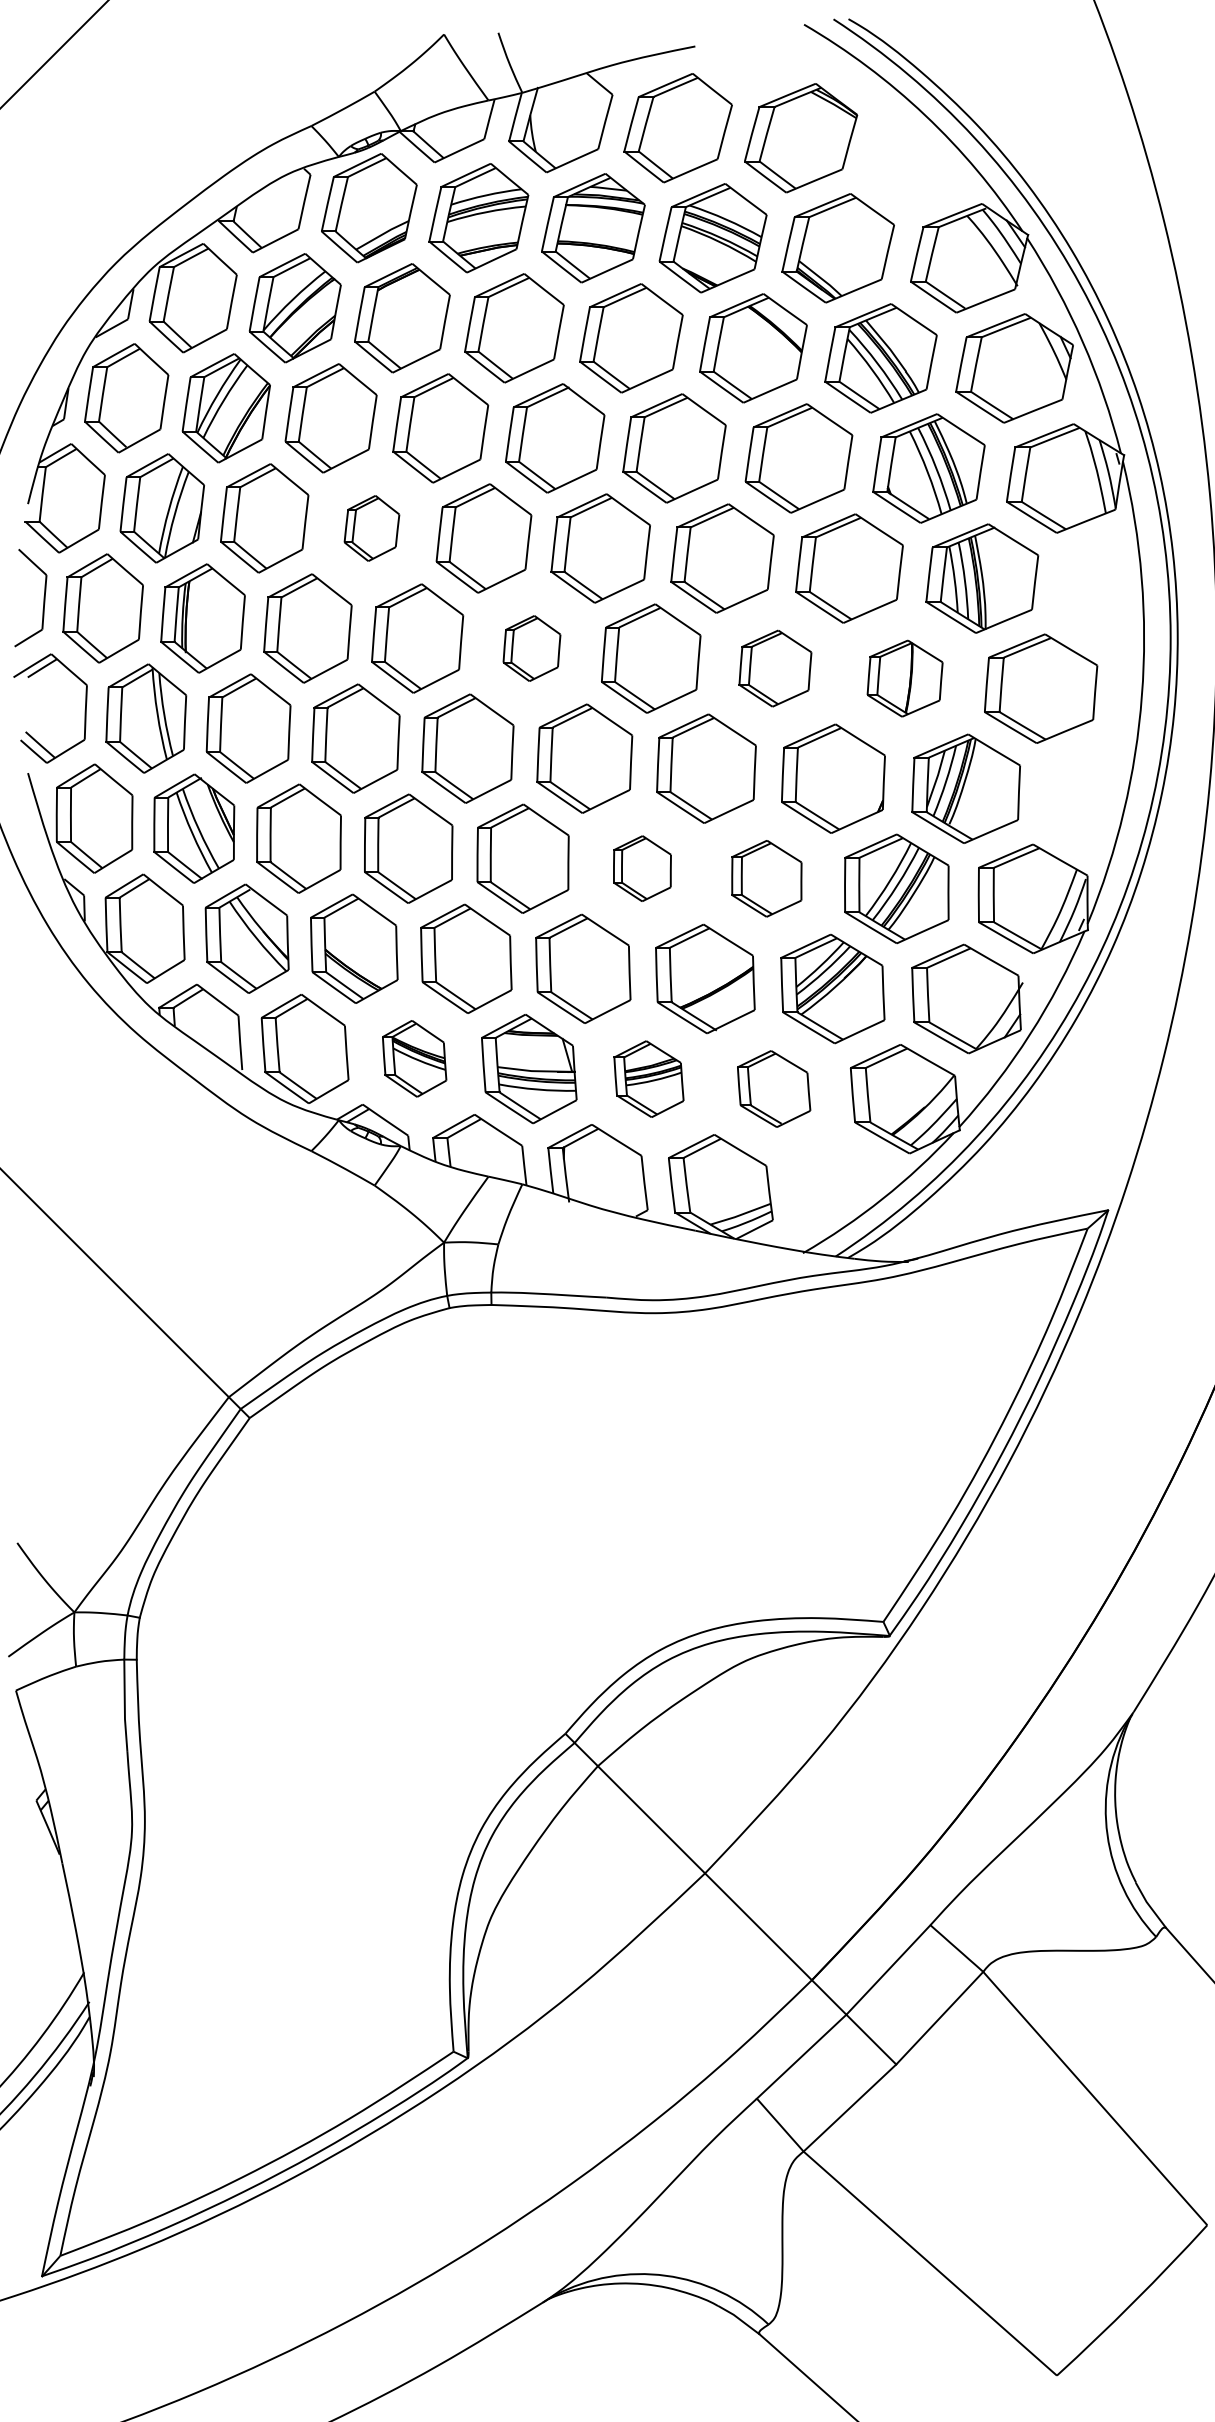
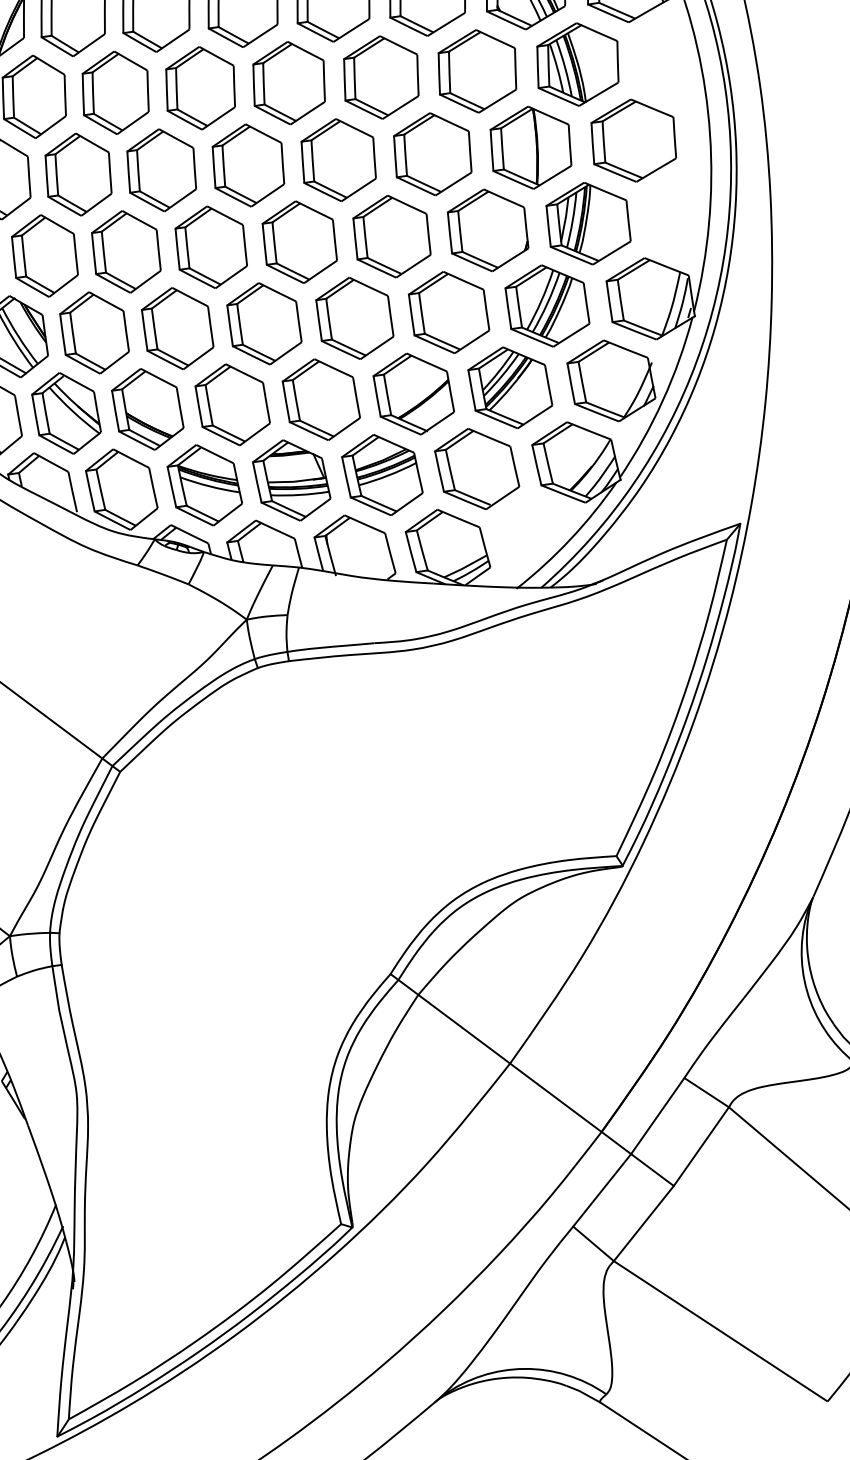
part: (371, 528) -> (115, 92), size x1.67
part: (531, 648) -> (248, 165), size x1.67
part: (775, 668) -> (432, 154), size x1.43
part: (904, 678) -> (530, 147), size x1.43
part: (642, 868) -> (354, 318), size x1.67
part: (766, 878) -> (448, 312), size x1.43
part: (414, 1058) -> (204, 484), size x1.43
part: (648, 1079) -> (382, 475), size x1.43
part: (773, 1088) -> (476, 468), size x1.43

